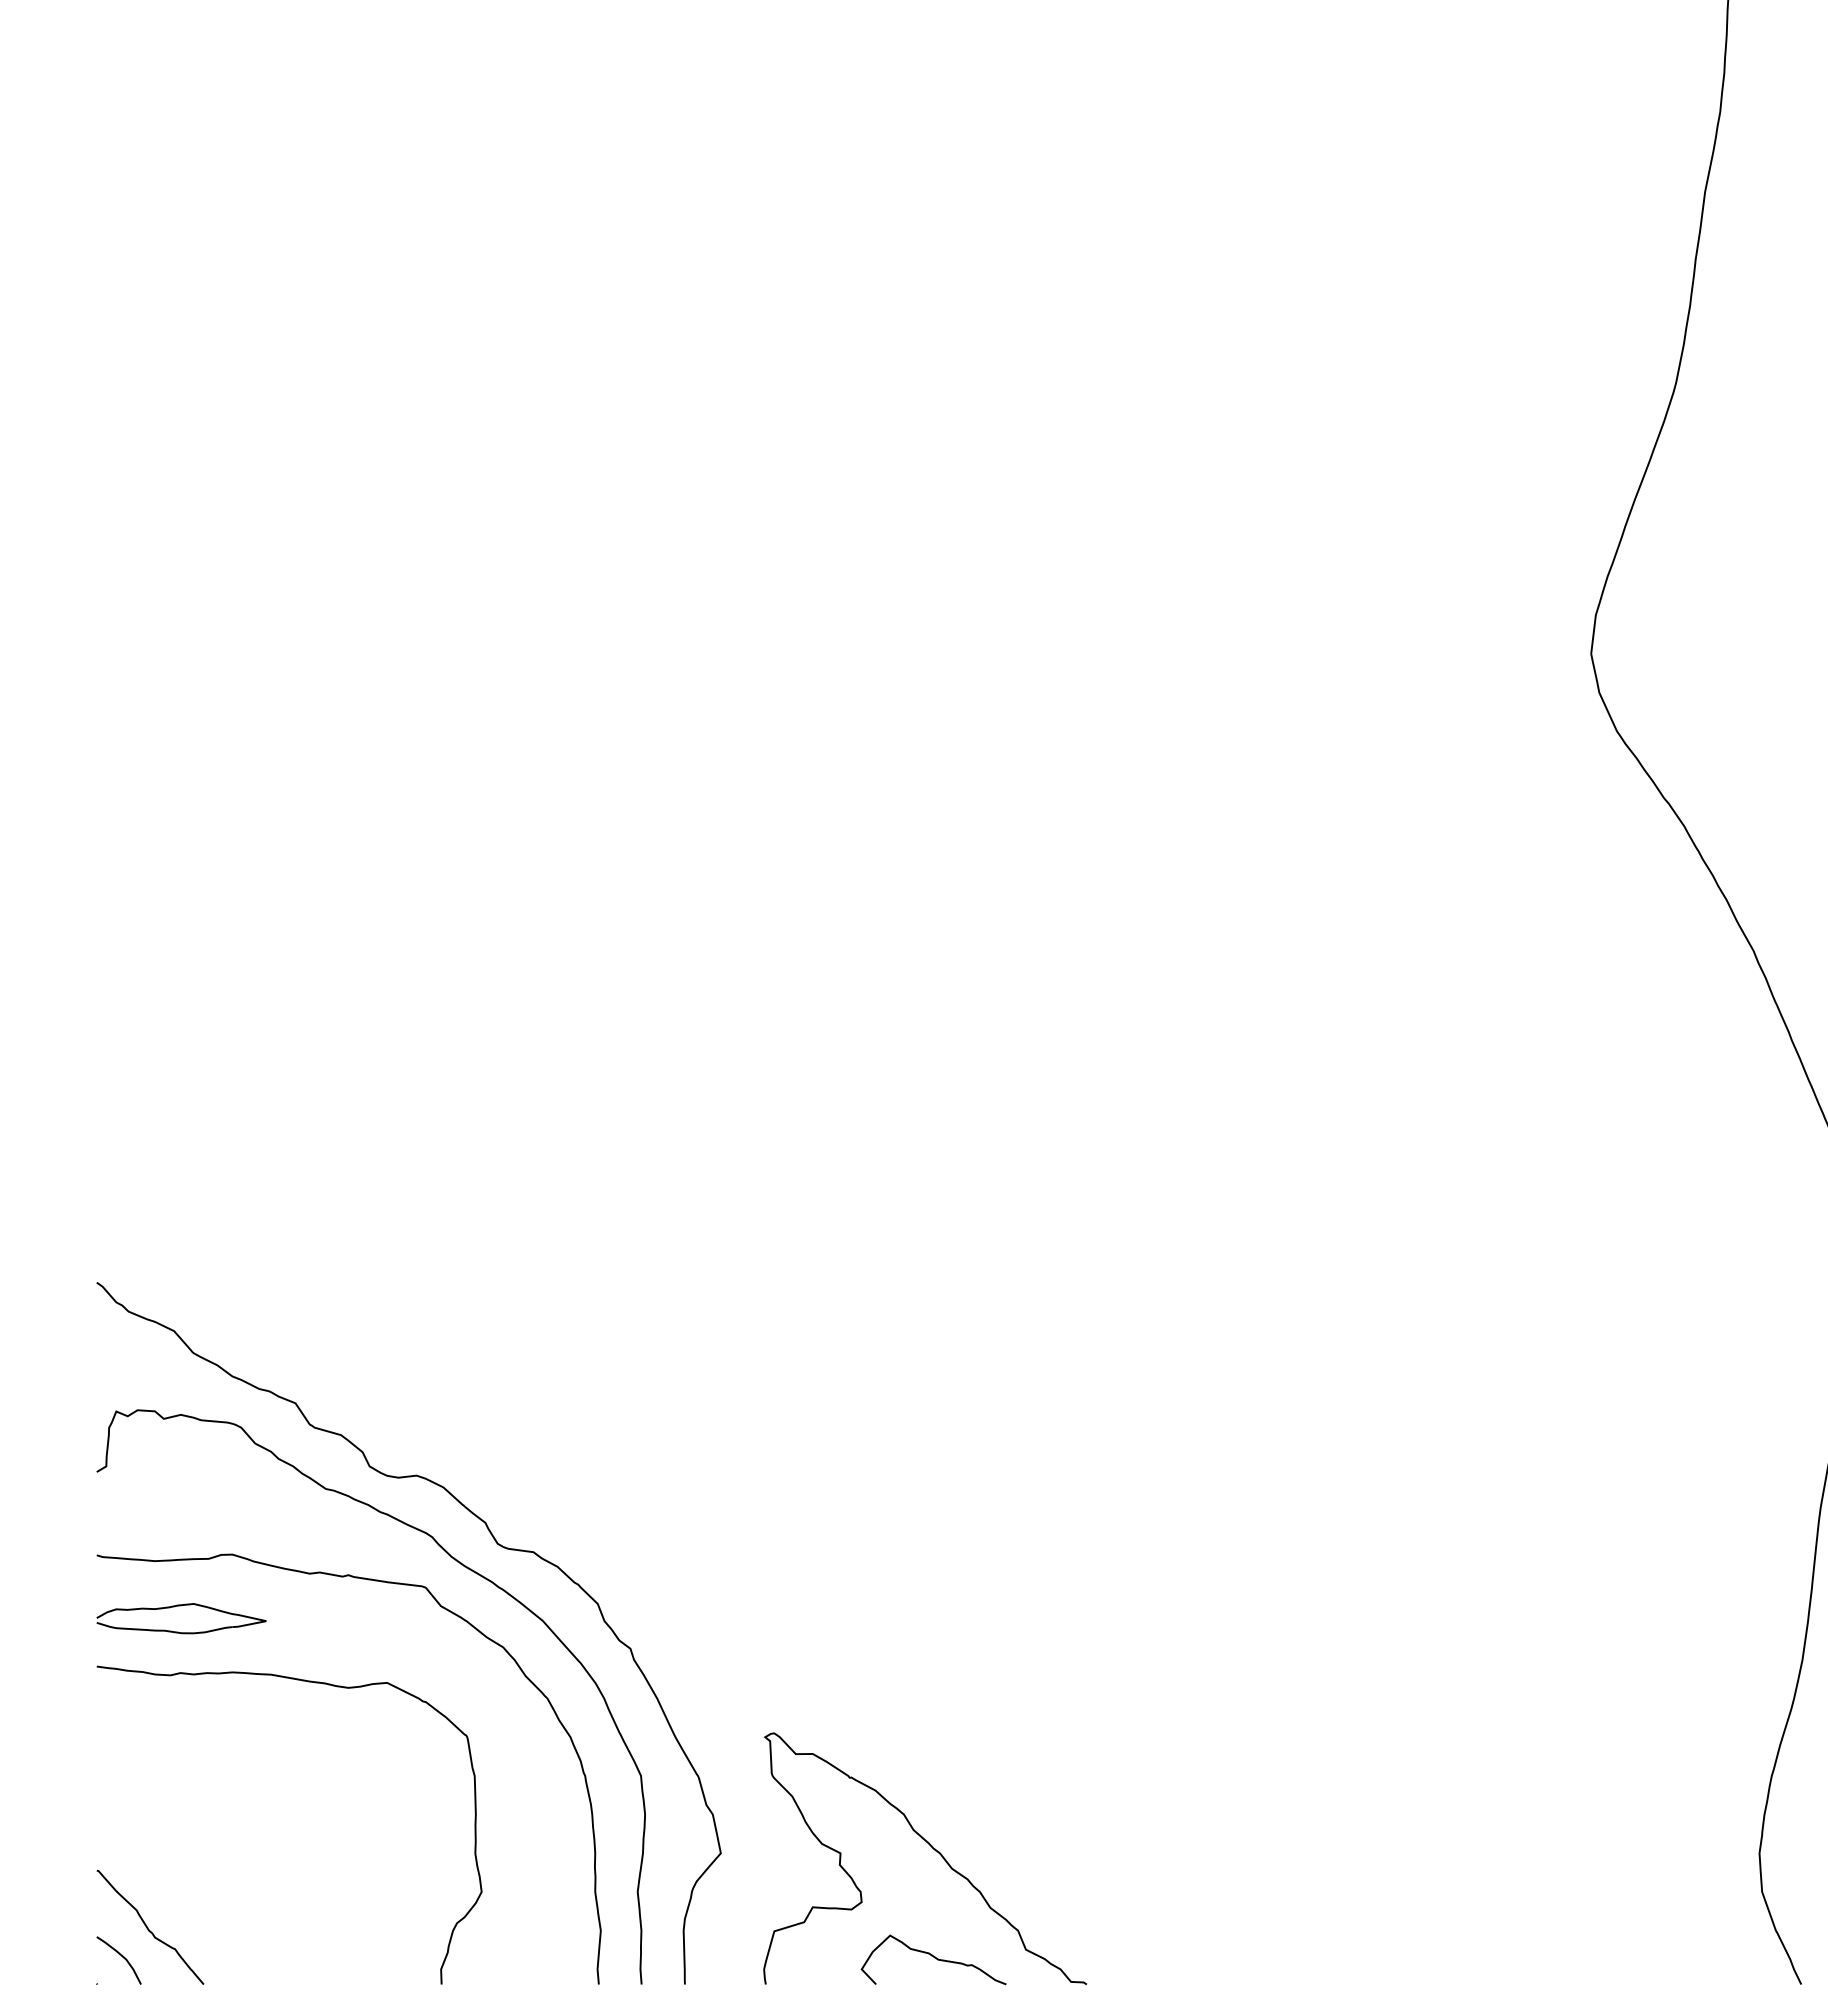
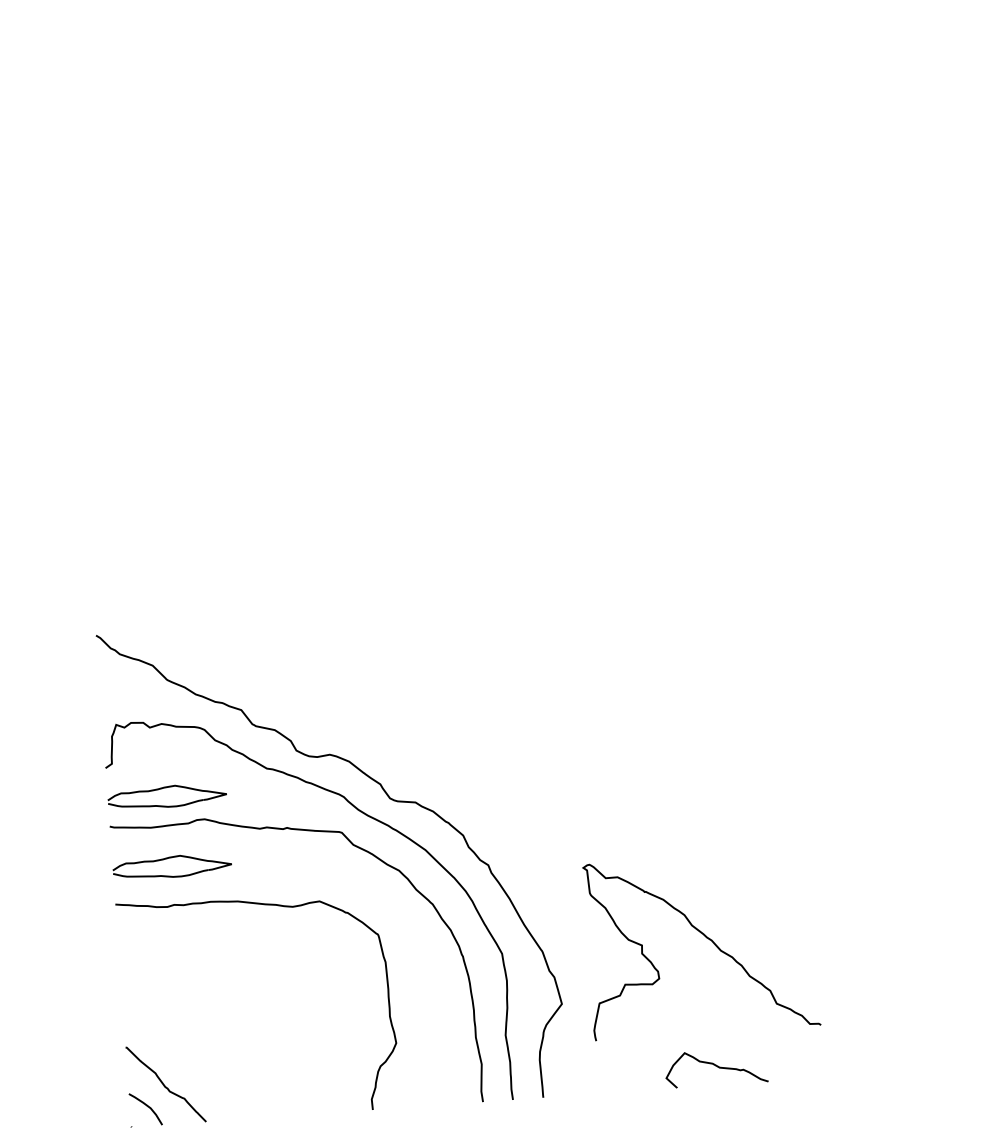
part: (181, 1506) -> (166, 788), added
curve: (933, 1849) -> (706, 938), moved

